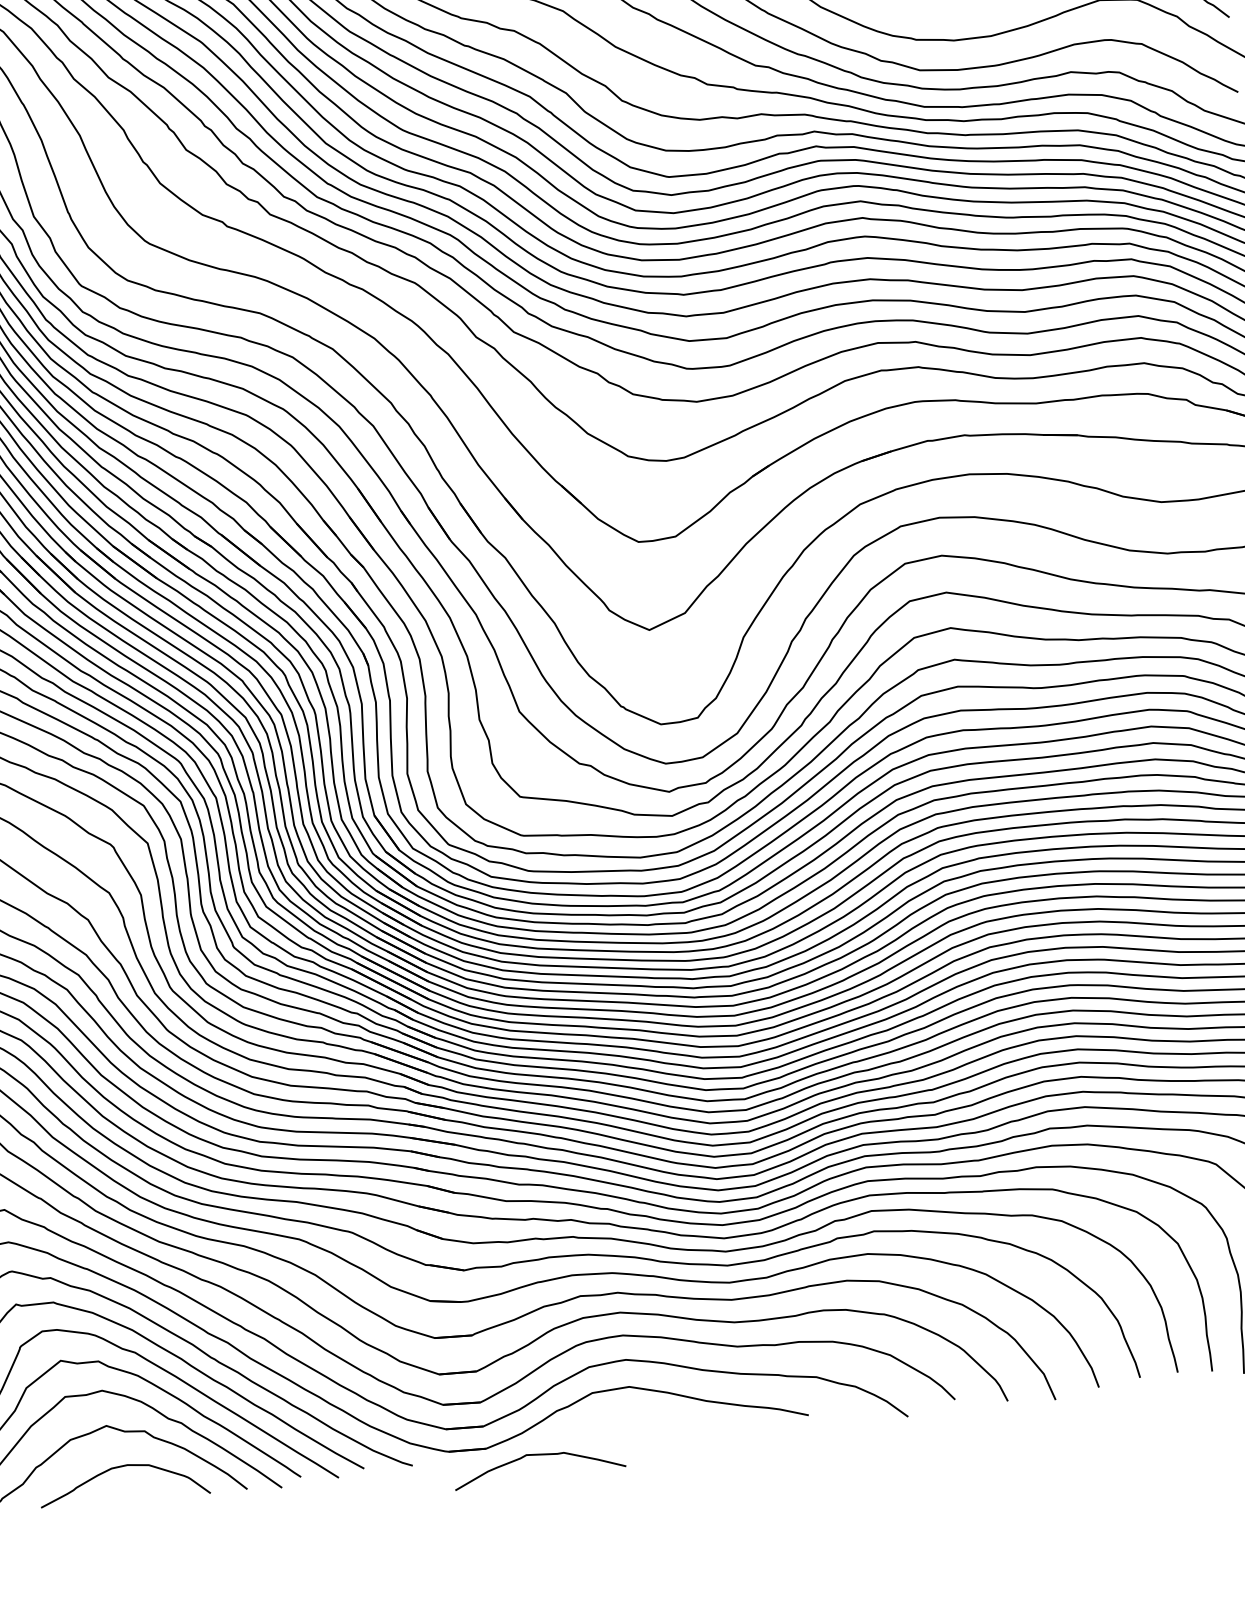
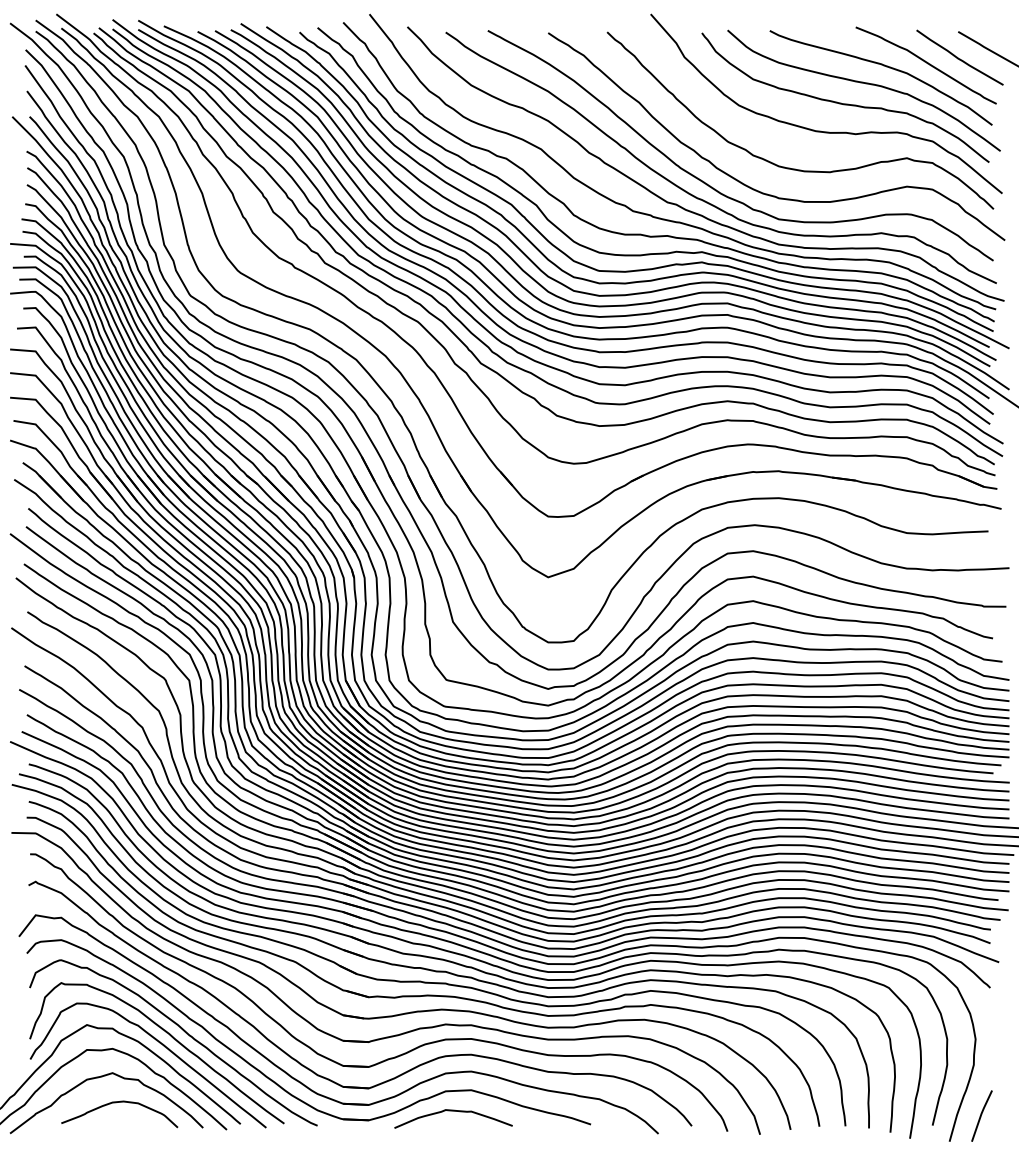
curve: (537, 1455) -> (453, 1111), moved

